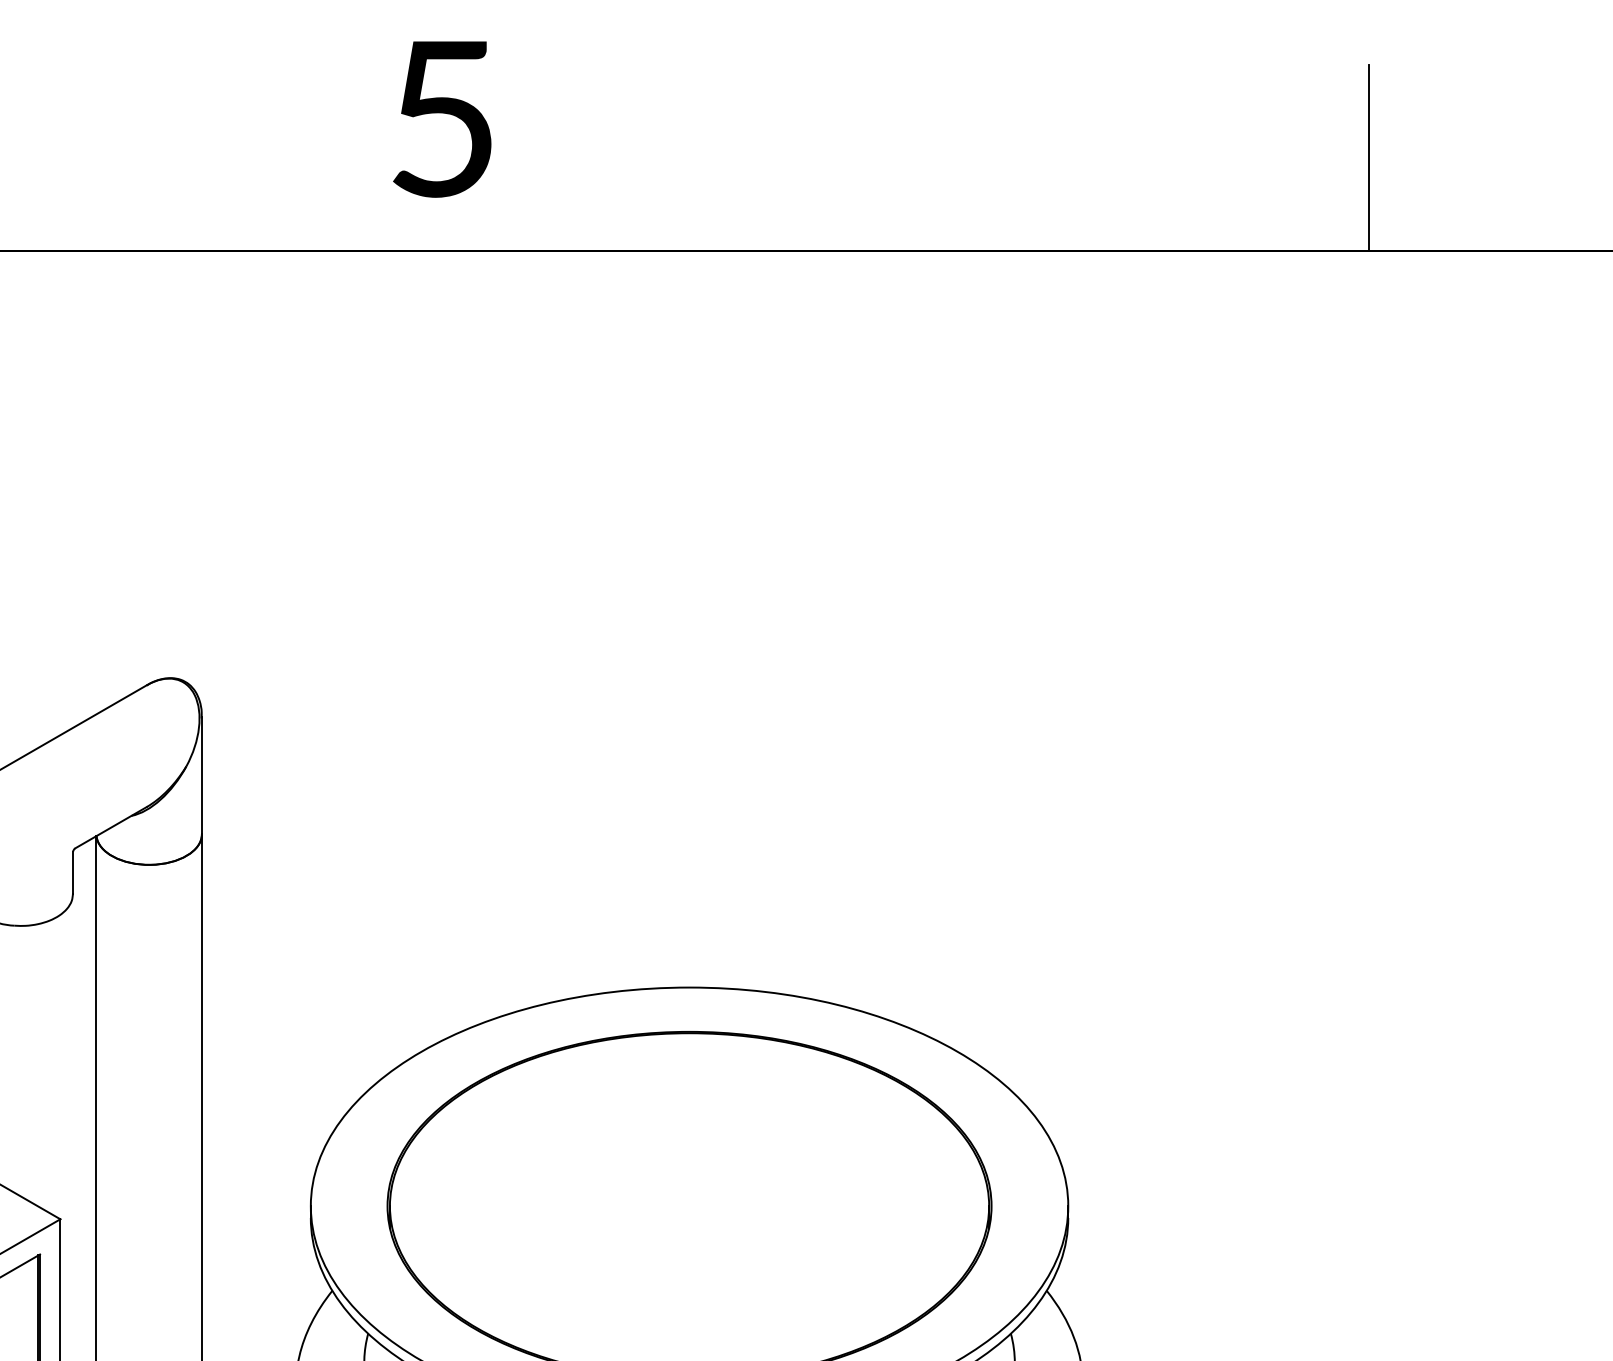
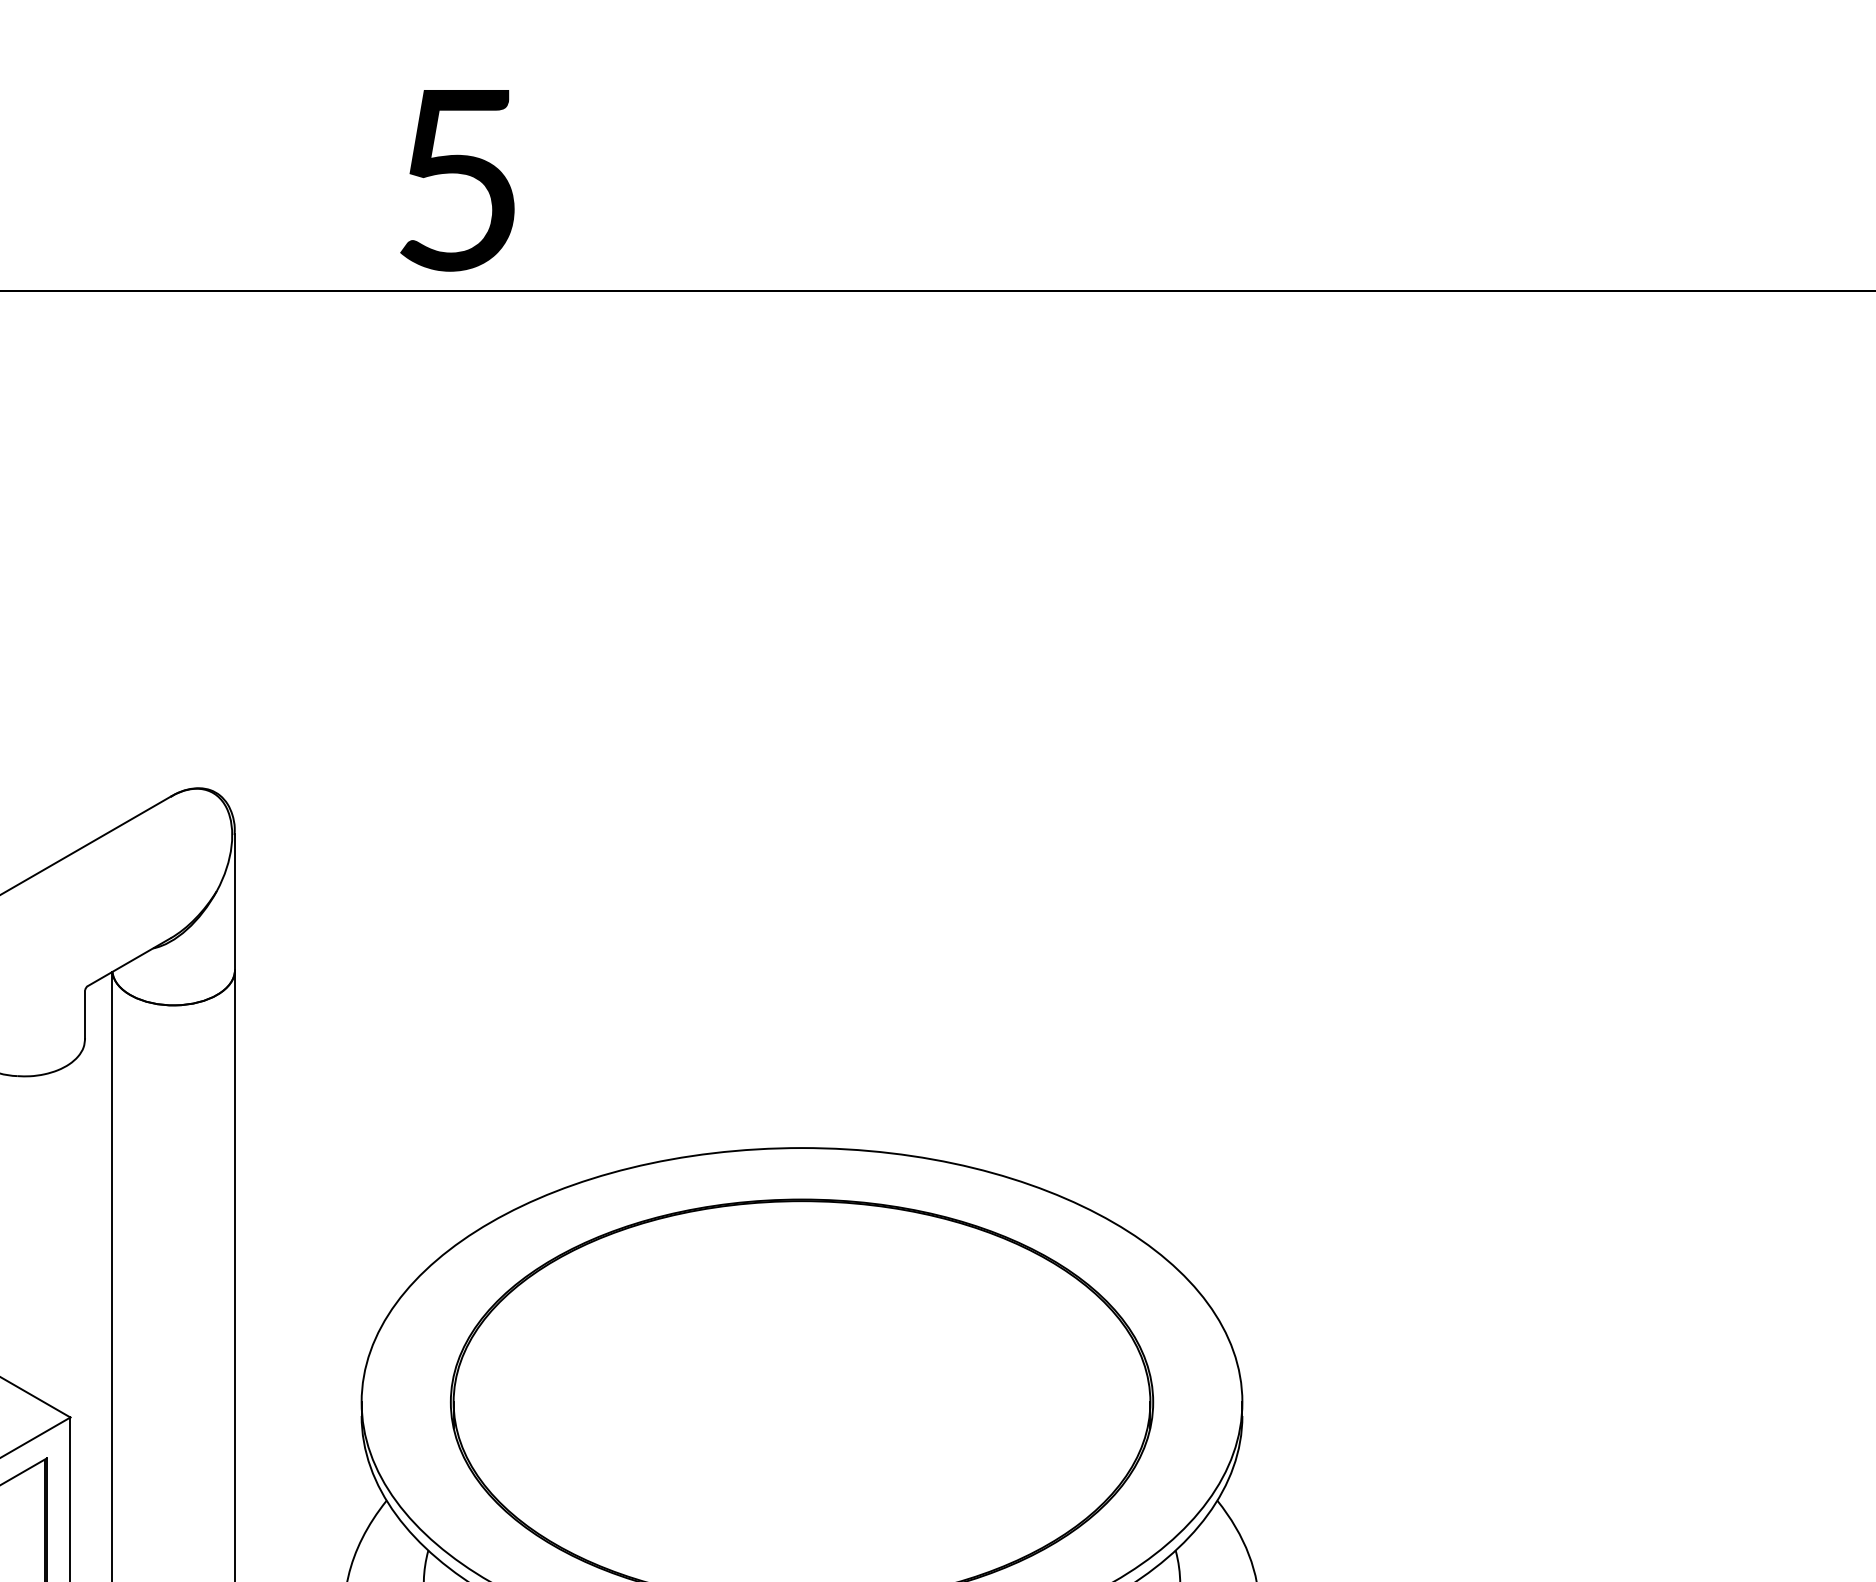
text: (442, 119) -> (457, 180), moved
line: (1369, 158) -> (1592, 183), removed

